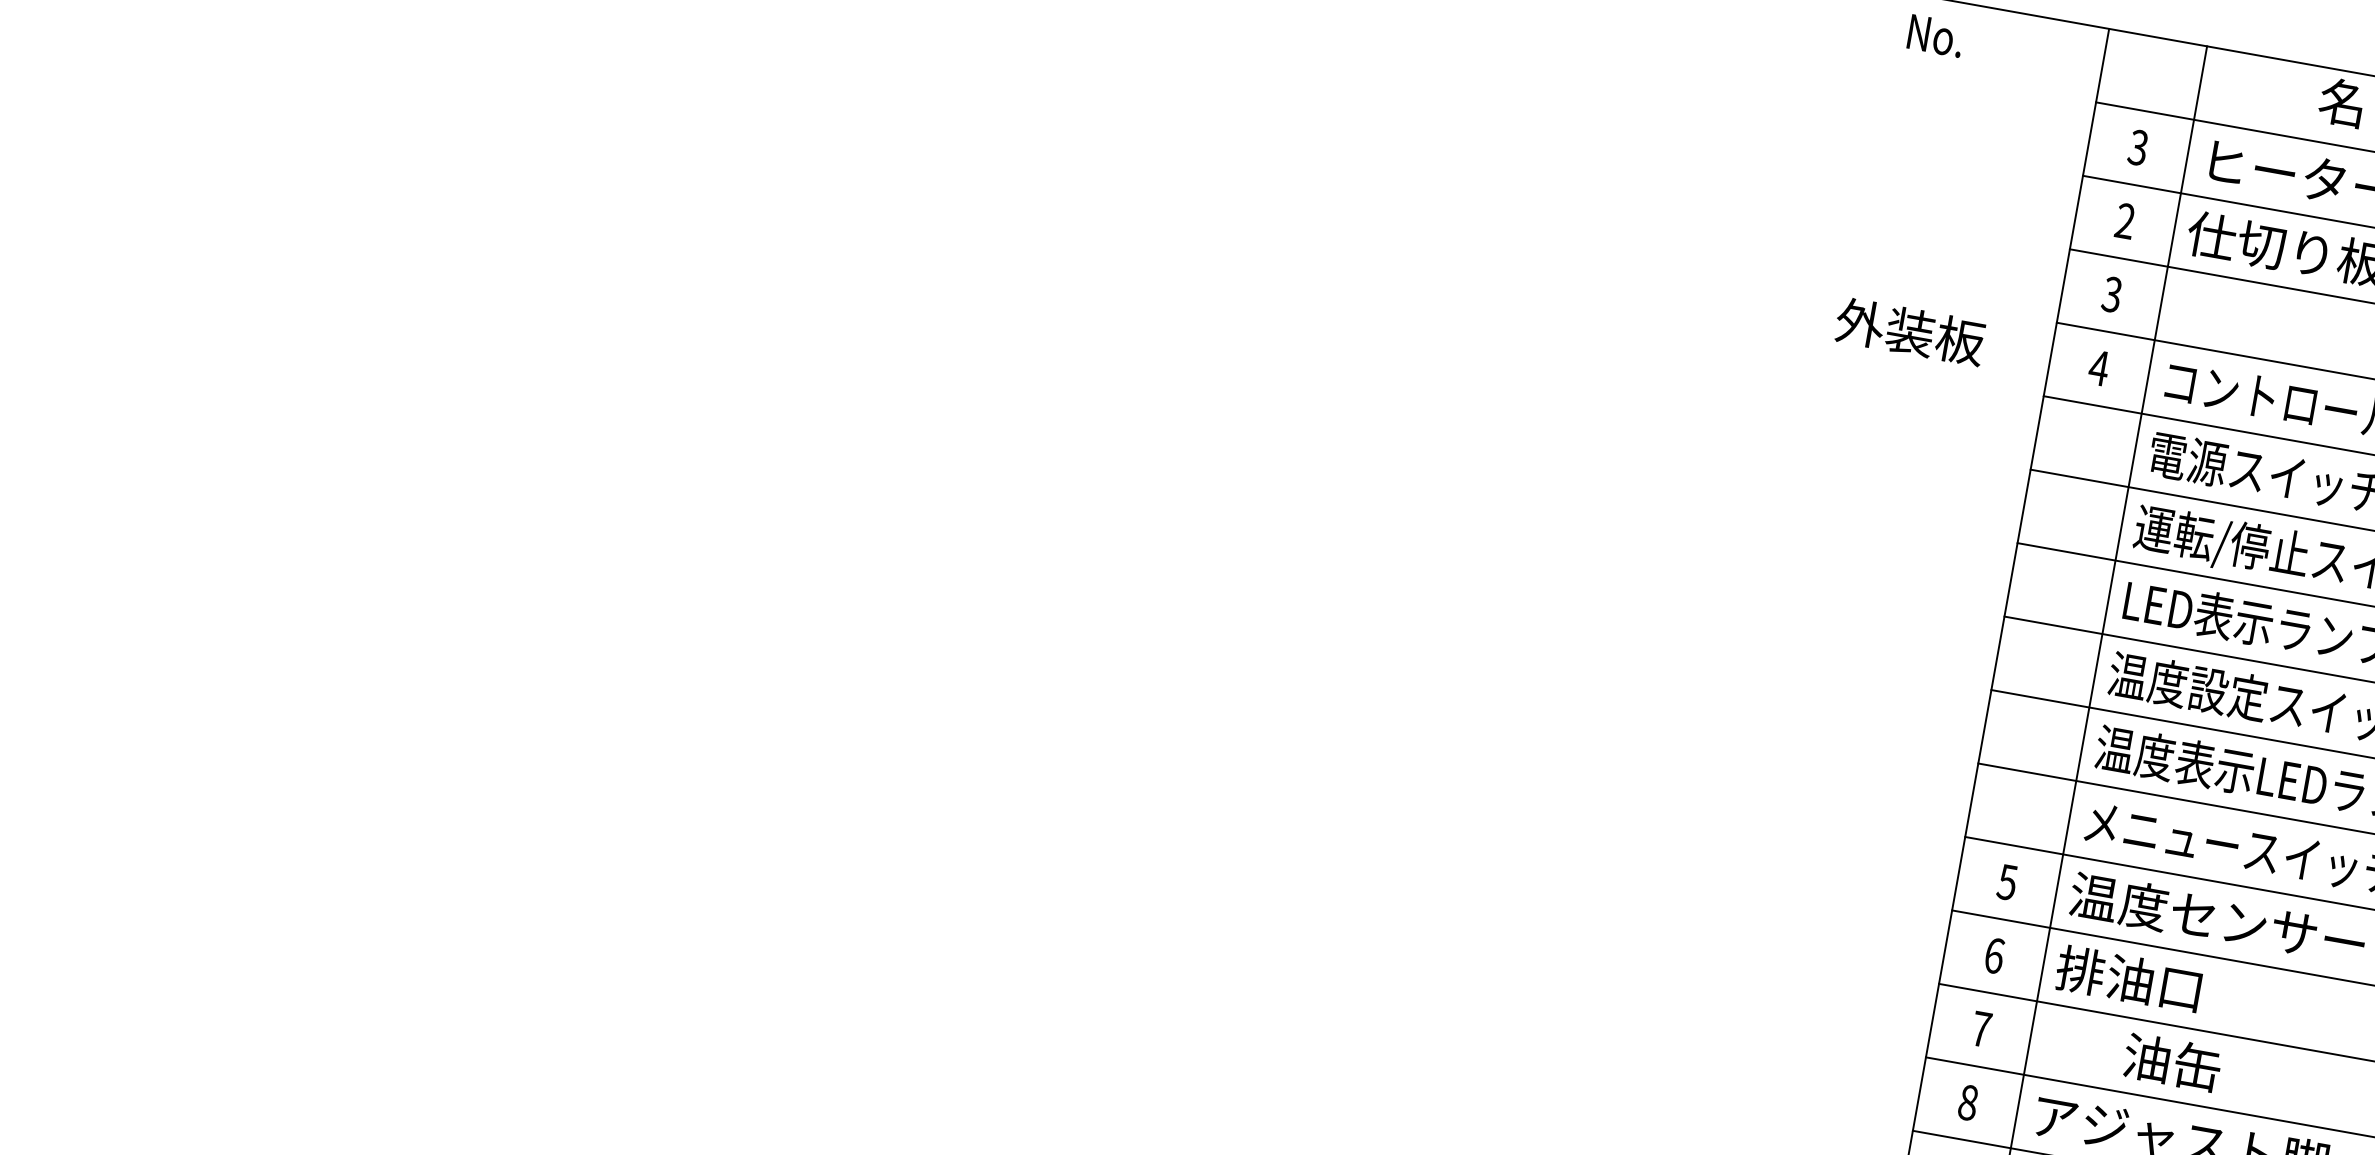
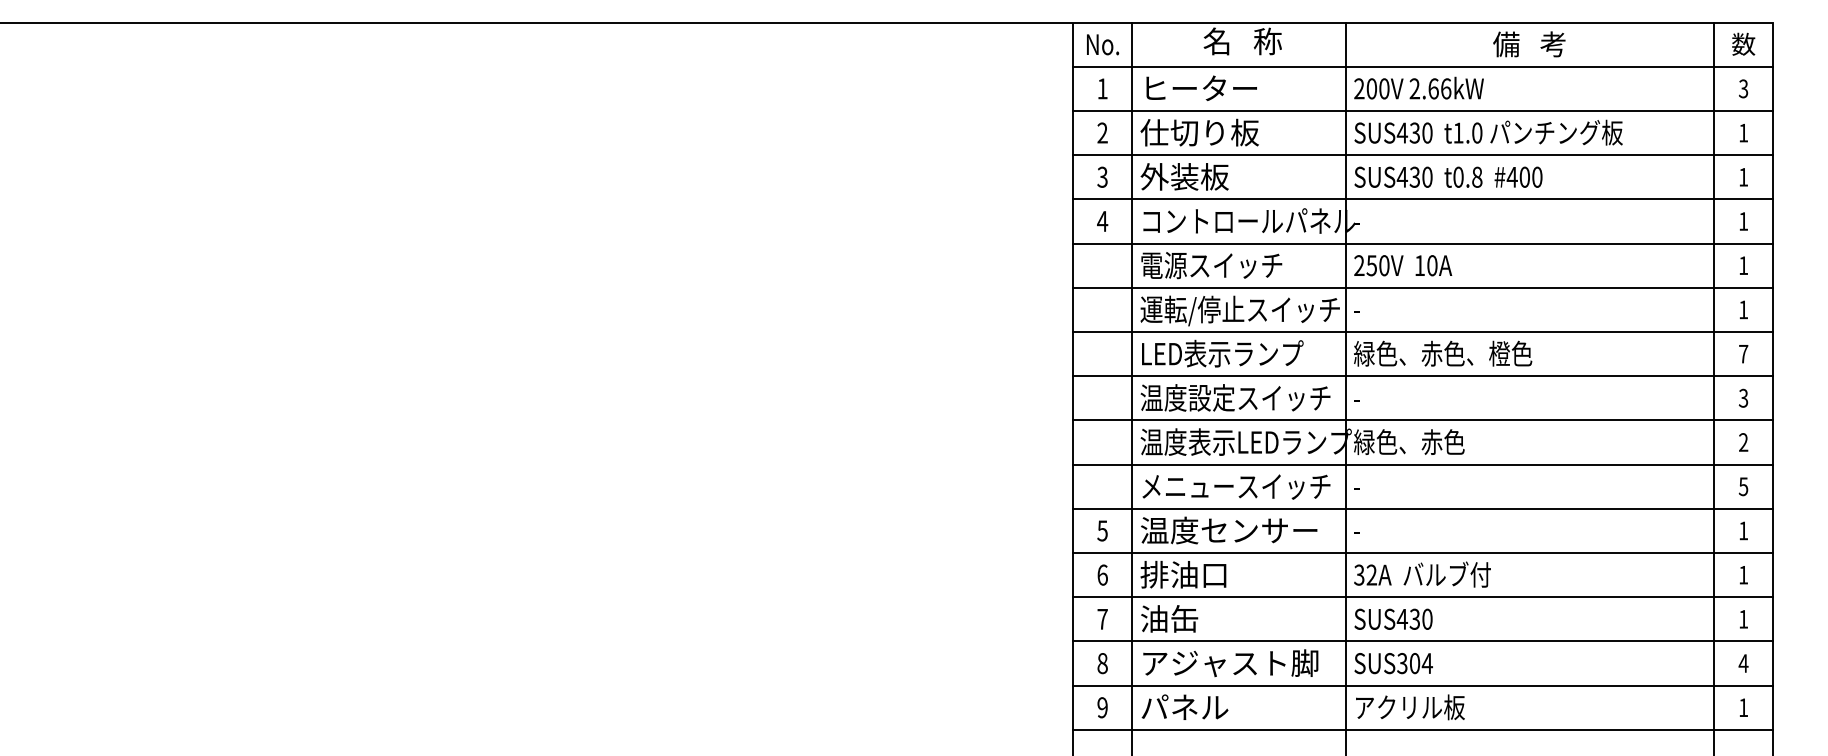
text: (1936, 35) -> (1103, 44), moved
text: (2138, 147) -> (1102, 88), 3 -> 1
text: (1910, 331) -> (1184, 176), moved
text: (2172, 1061) -> (1169, 618), moved

